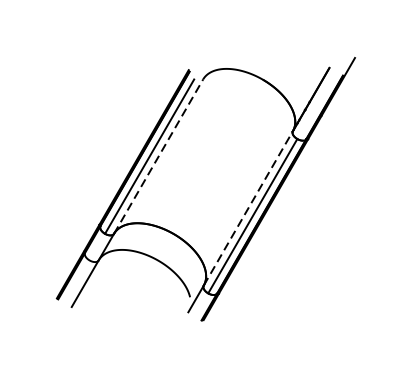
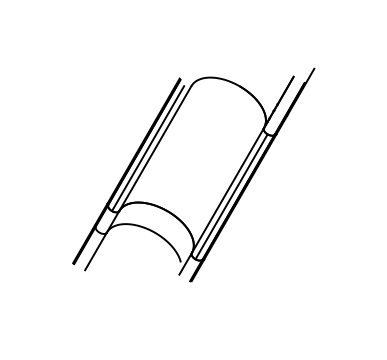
line: (158, 156) -> (155, 148), dashed -> solid
line: (248, 208) -> (228, 190), dashed -> solid

